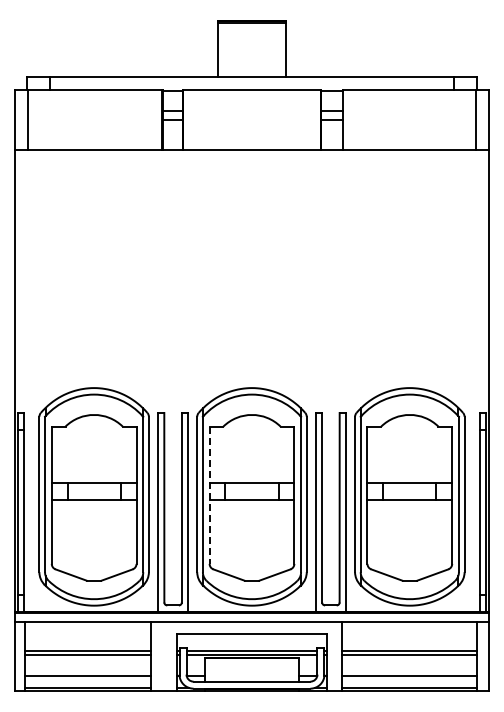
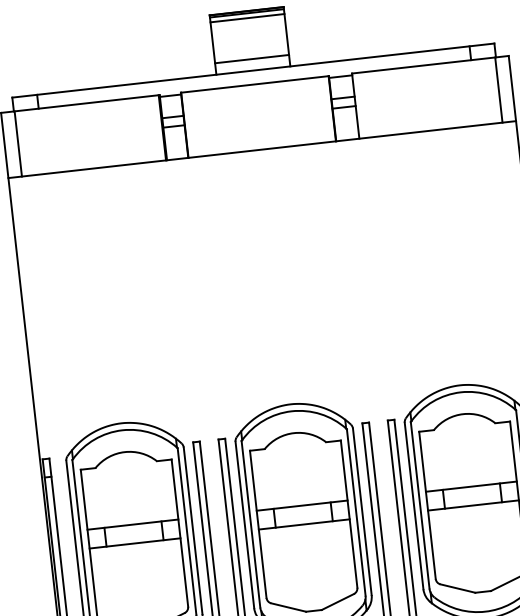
line: (251, 27) -> (246, 17), added
line: (251, 66) -> (251, 59), added
line: (209, 495) -> (258, 524), dashed -> solid

